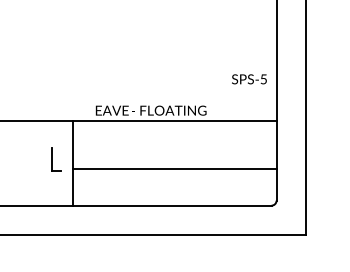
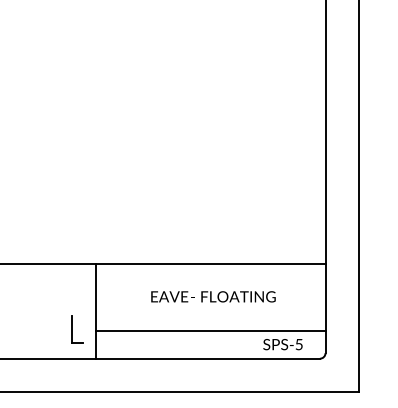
text: (248, 79) -> (282, 344), moved
text: (151, 110) -> (213, 296), moved
part: (56, 159) -> (77, 329), moved
line: (174, 169) -> (210, 330), moved

